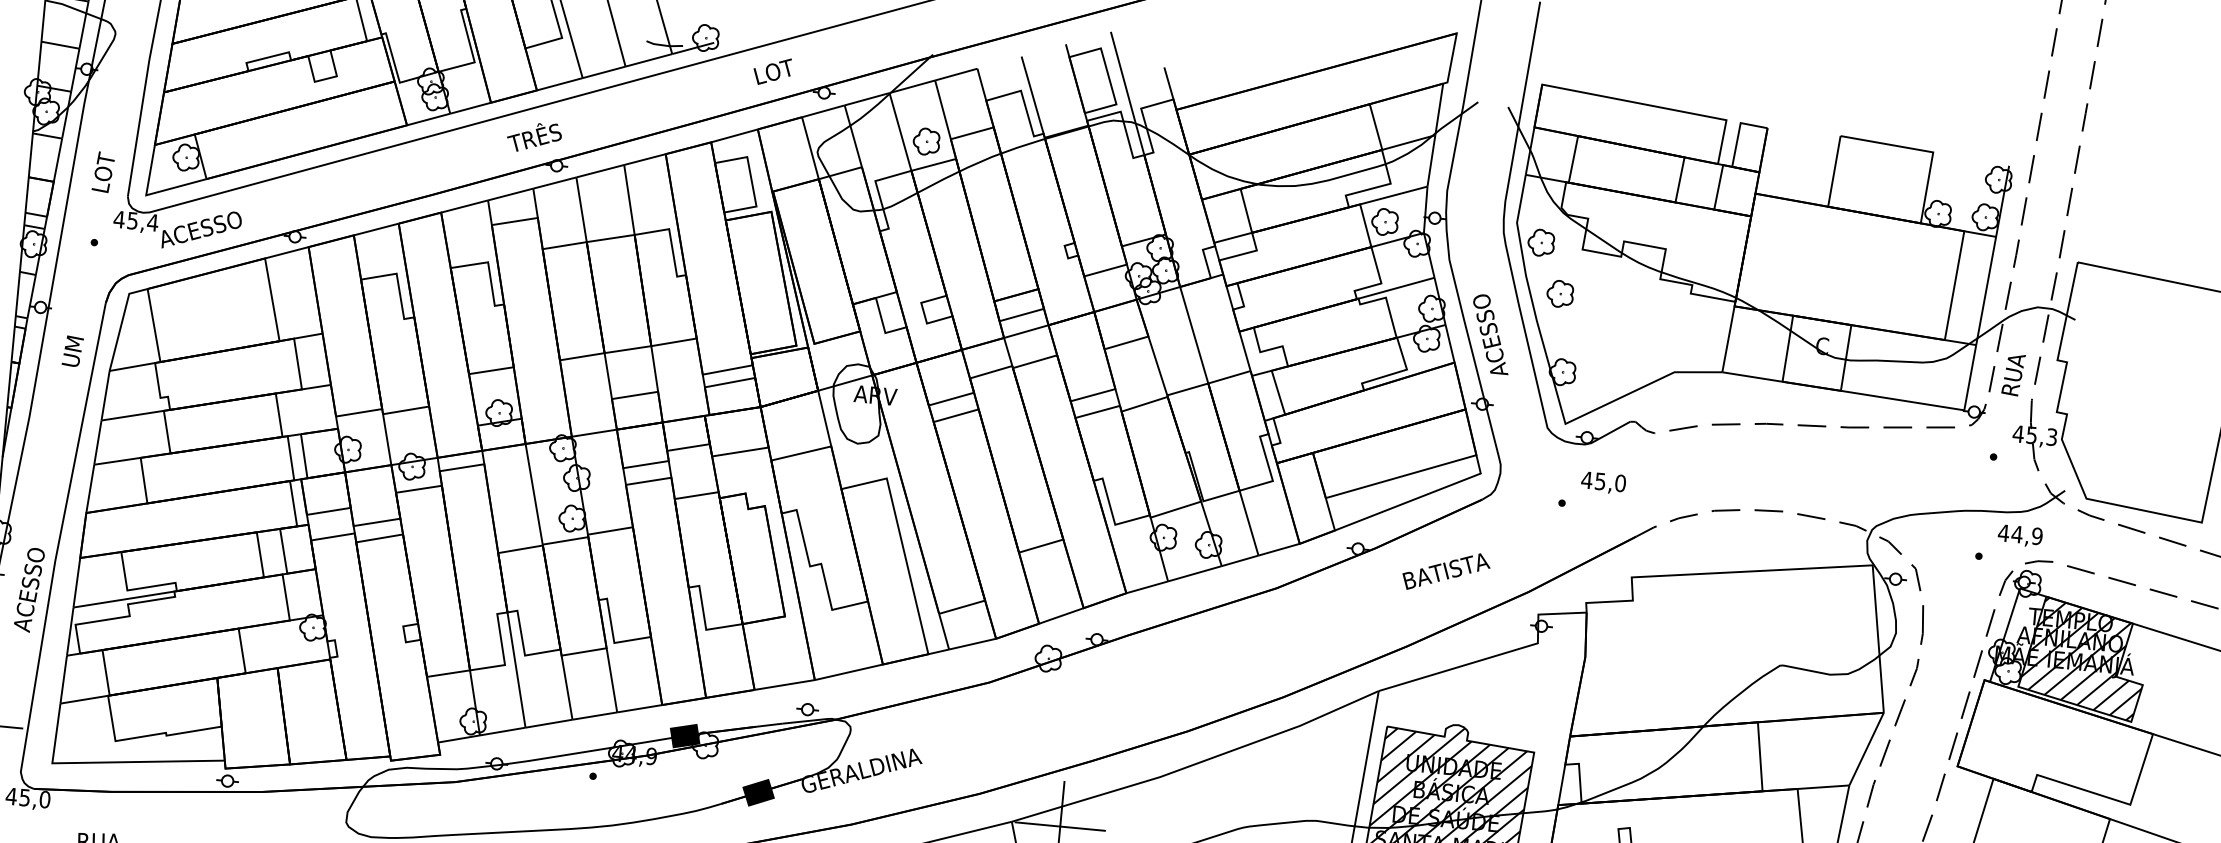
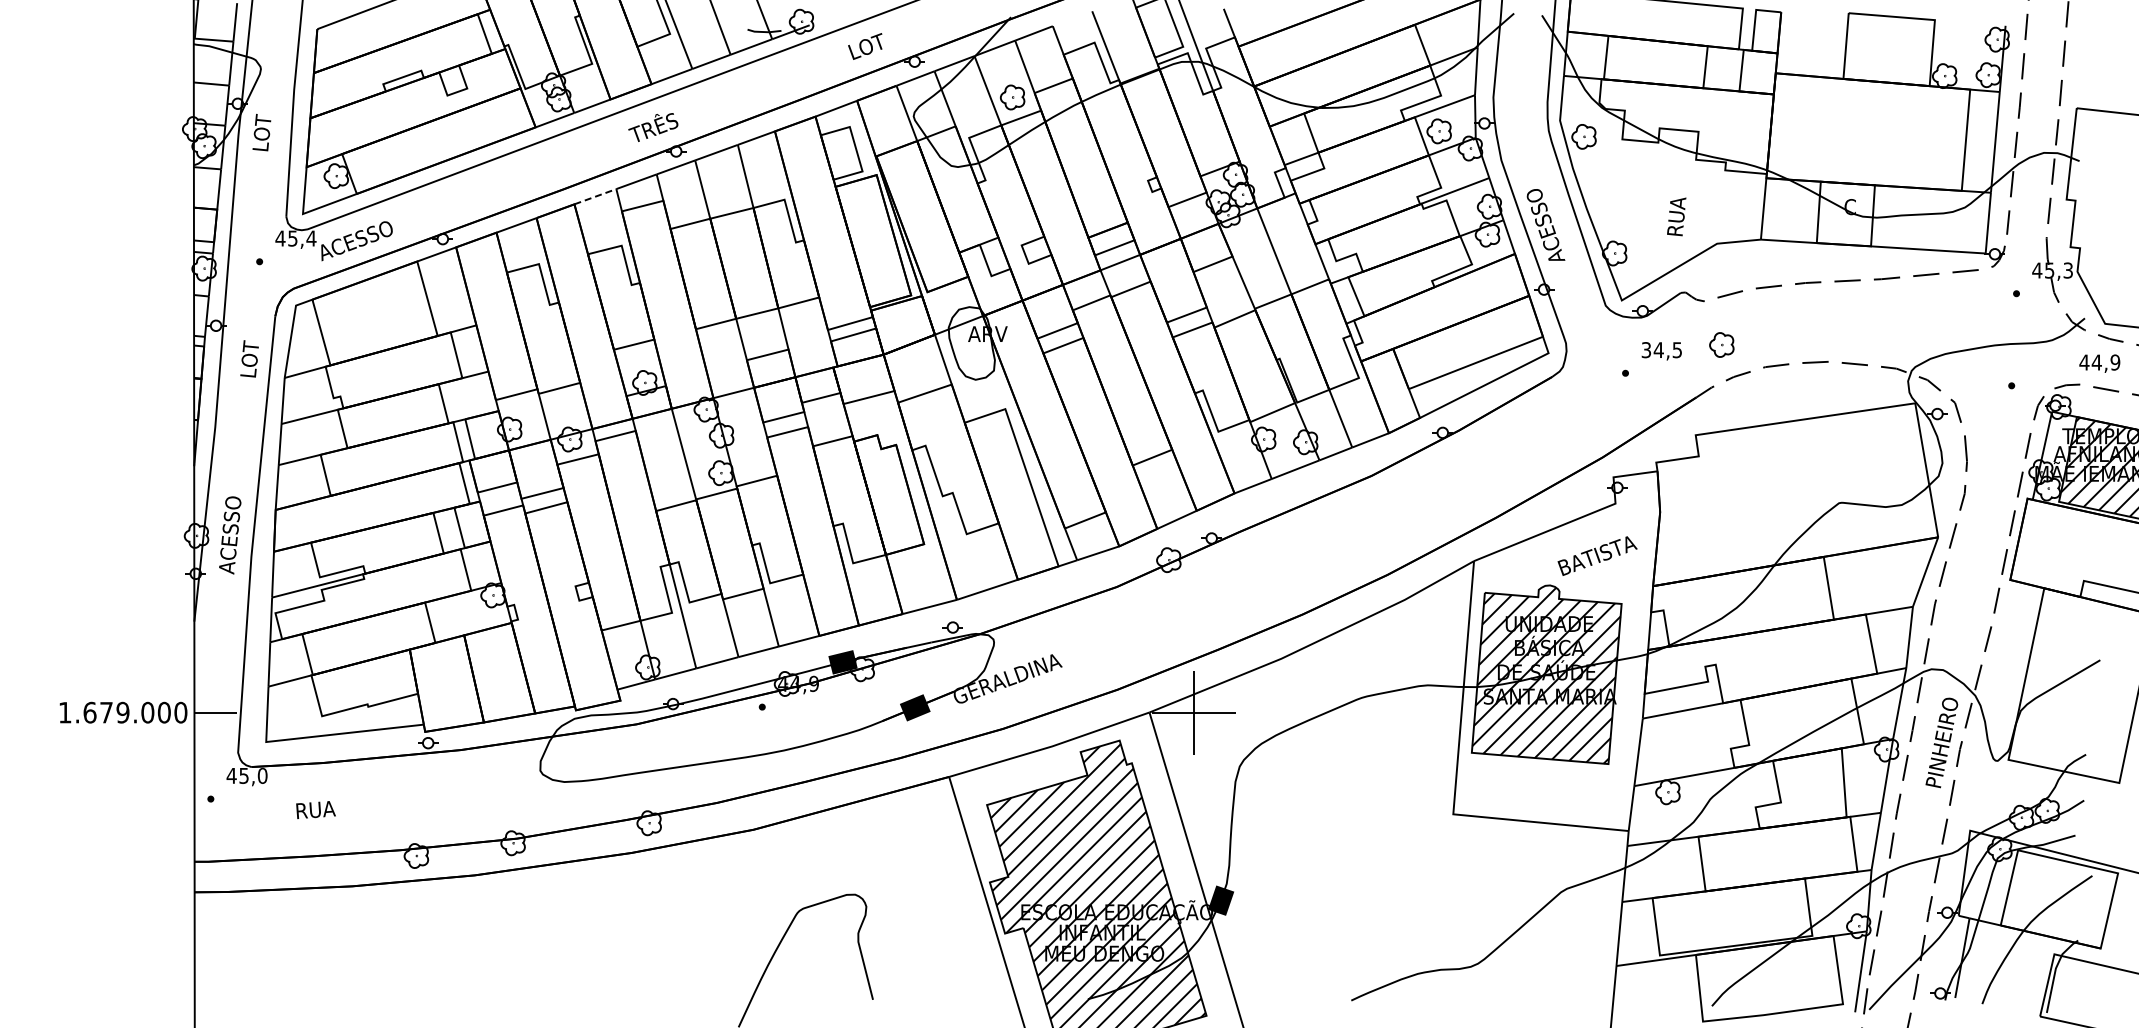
text: (103, 172) -> (261, 132), moved
line: (464, 206) -> (595, 196), solid -> dashed
part: (1559, 293) -> (1721, 344), moved
text: (73, 346) -> (249, 358), UM -> LOT
text: (2013, 374) -> (1676, 216), moved
text: (1603, 482) -> (1661, 350), 45,0 -> 34,5
text: (2019, 535) -> (2099, 363), moved
text: (1446, 571) -> (1597, 555), moved
text: (29, 590) -> (230, 535), moved

